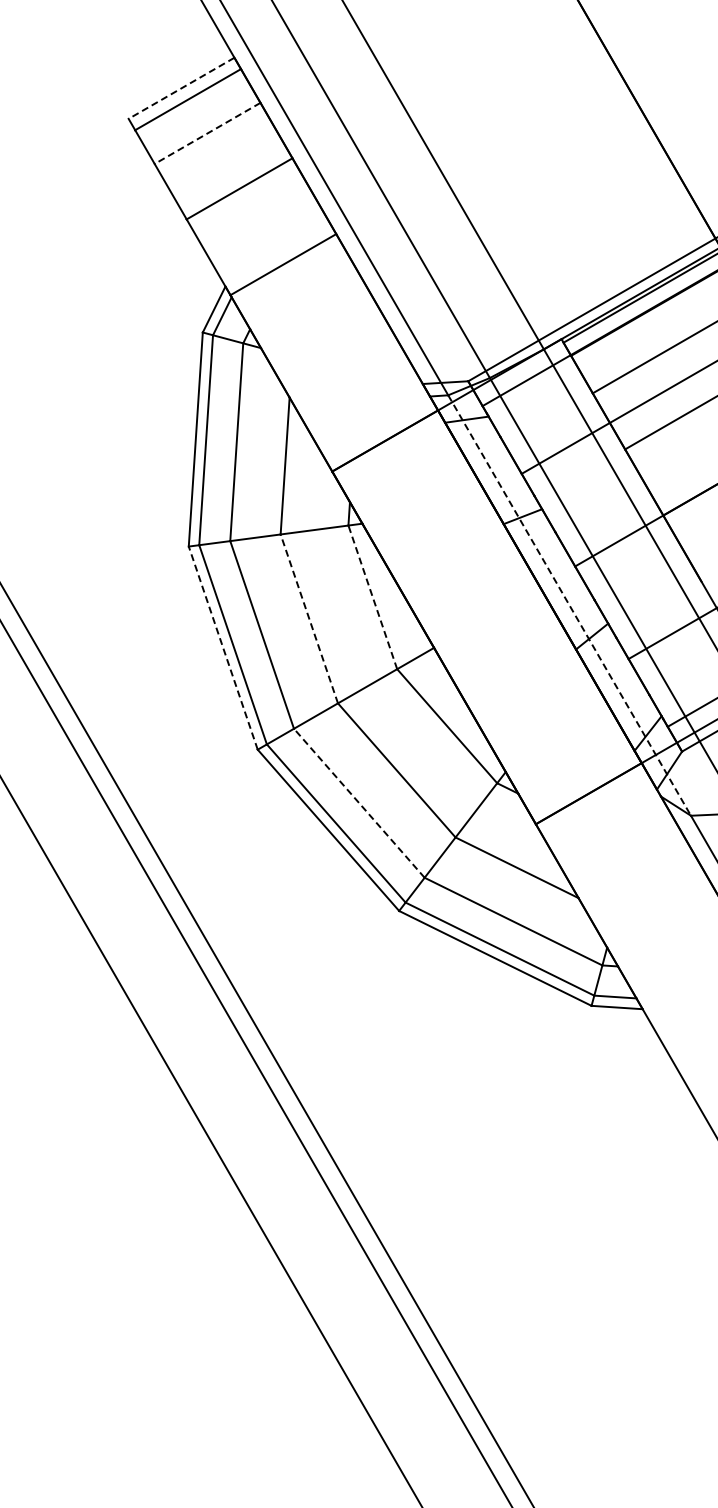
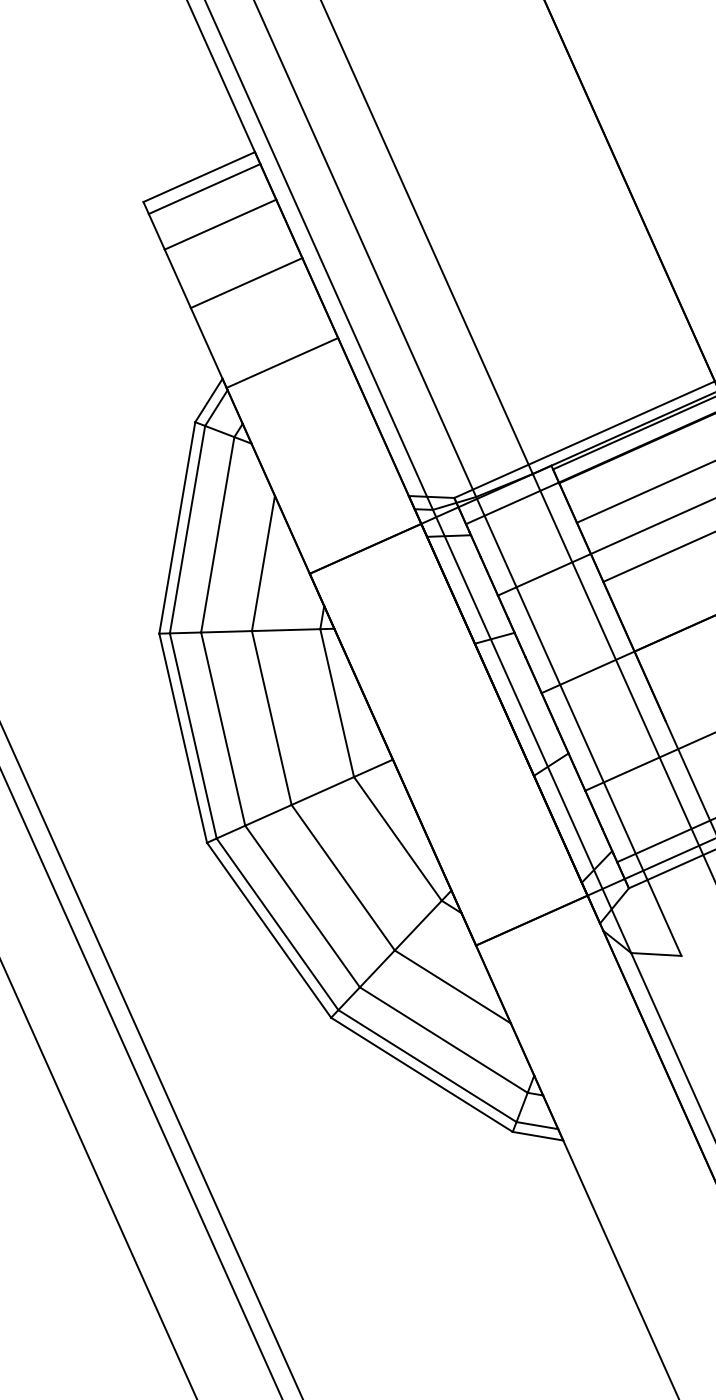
line: (181, 88) -> (199, 177), dashed -> solid
line: (207, 133) -> (220, 224), dashed -> solid
line: (372, 597) -> (336, 703), dashed -> solid
line: (569, 605) -> (531, 731), dashed -> solid
line: (309, 618) -> (272, 717), dashed -> solid
line: (223, 647) -> (183, 737), dashed -> solid
line: (359, 802) -> (302, 905), dashed -> solid

